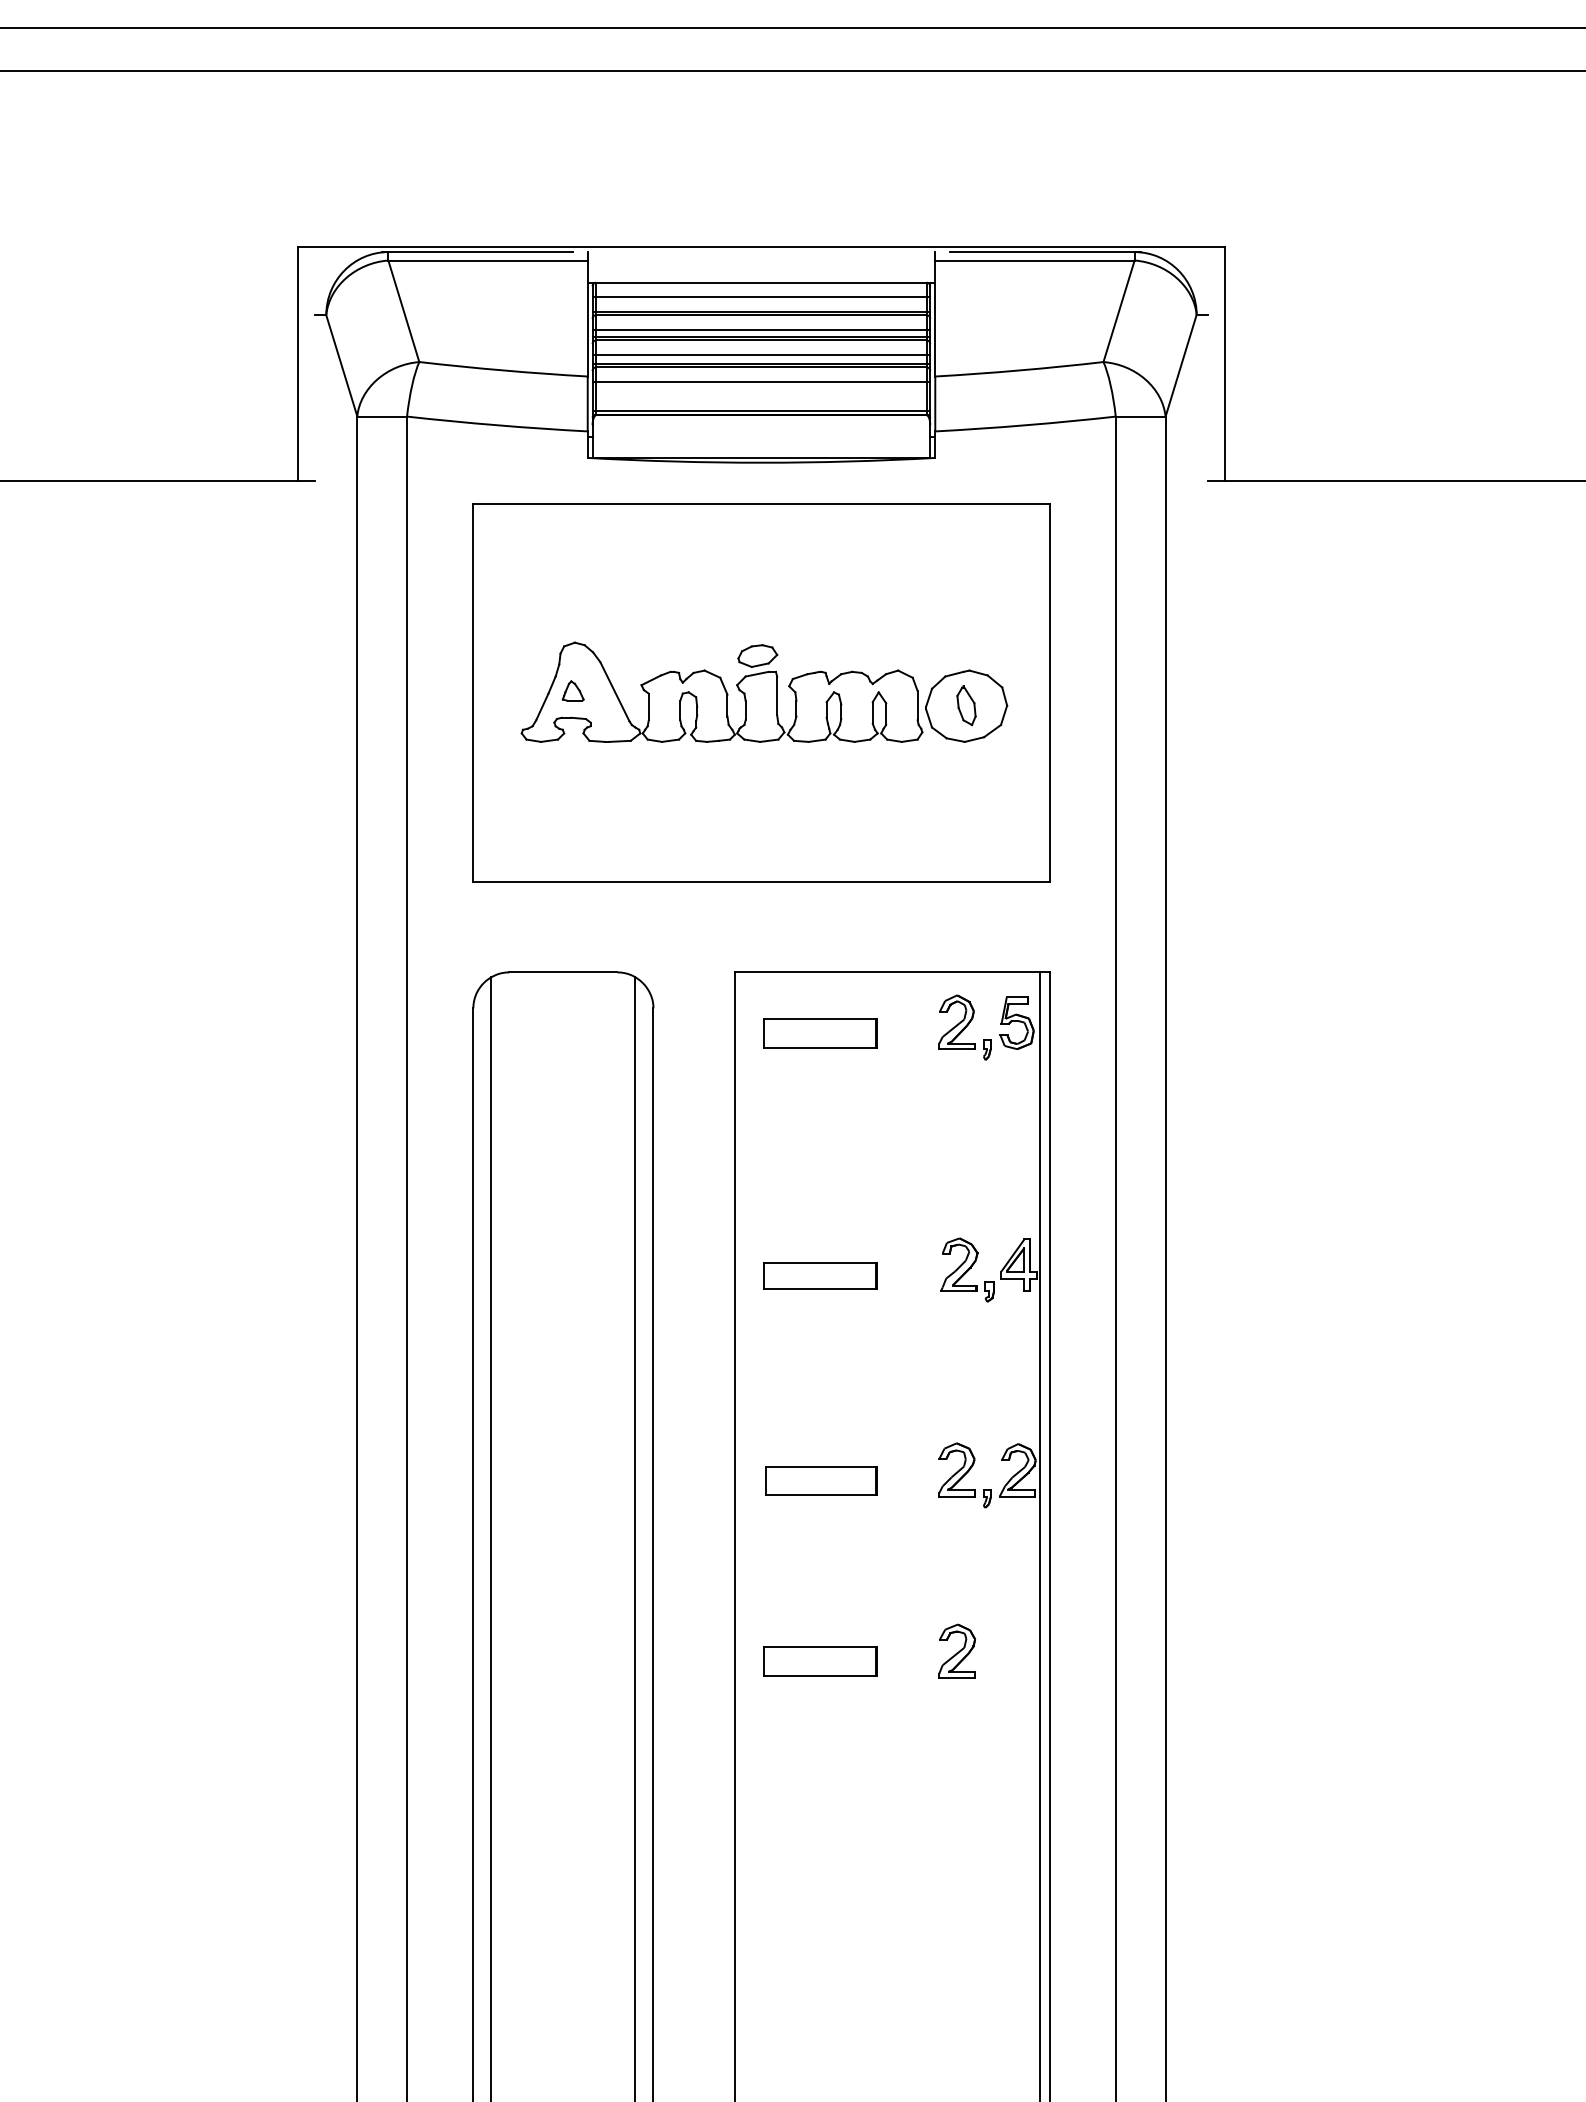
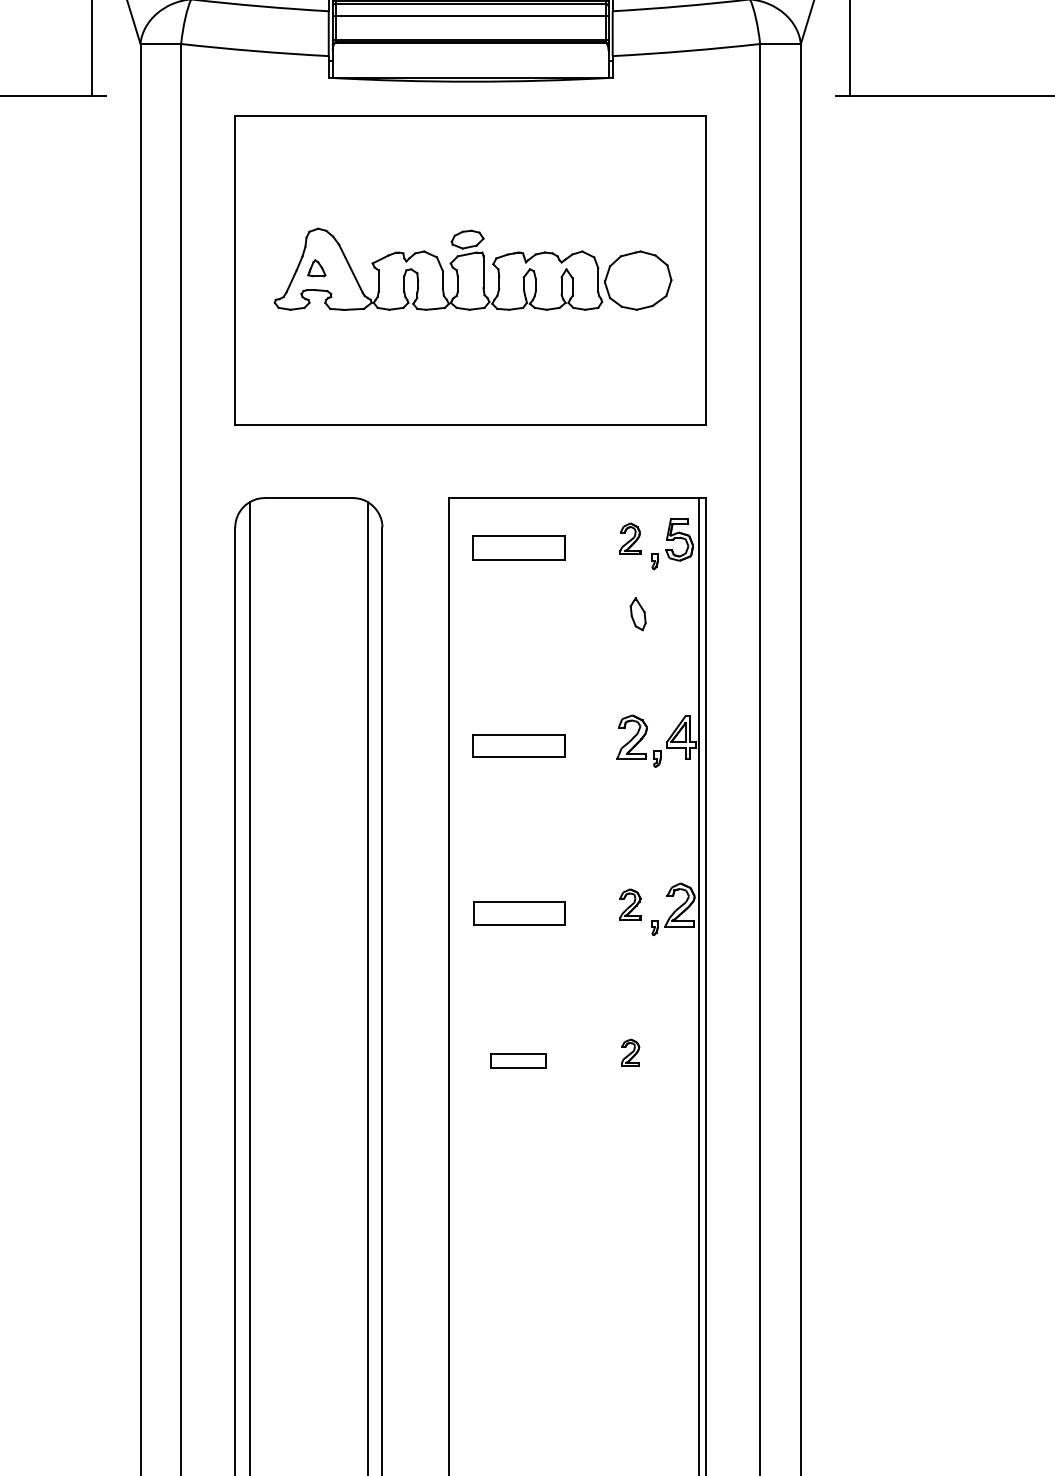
part: (966, 705) -> (638, 614), moved
part: (956, 1021) -> (630, 538), size x0.7
part: (956, 1469) -> (630, 904), size x0.7
part: (956, 1650) -> (630, 1052), size x0.6
part: (820, 1661) -> (518, 1061), size x0.6

